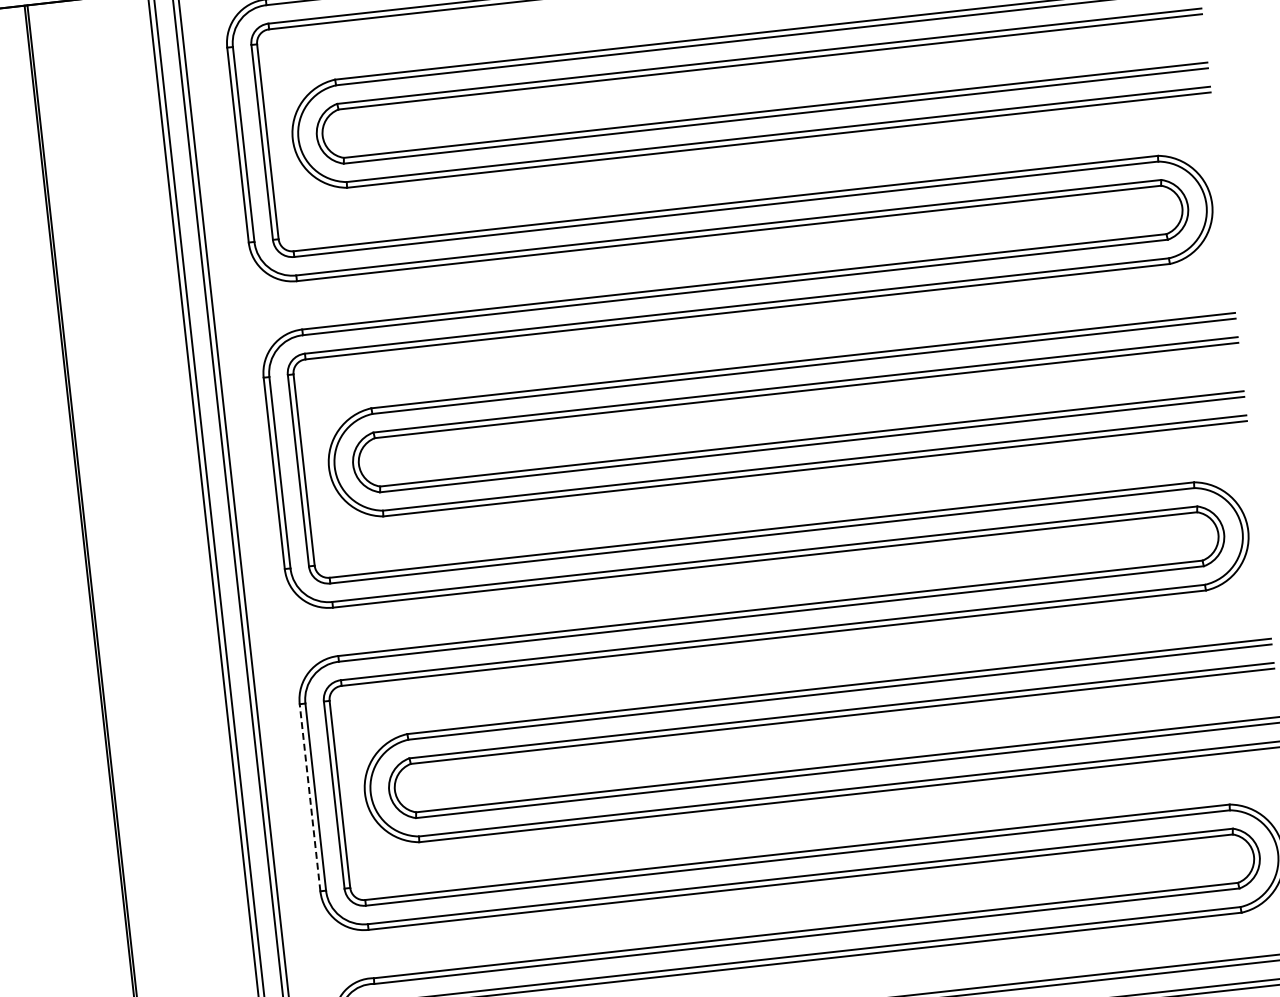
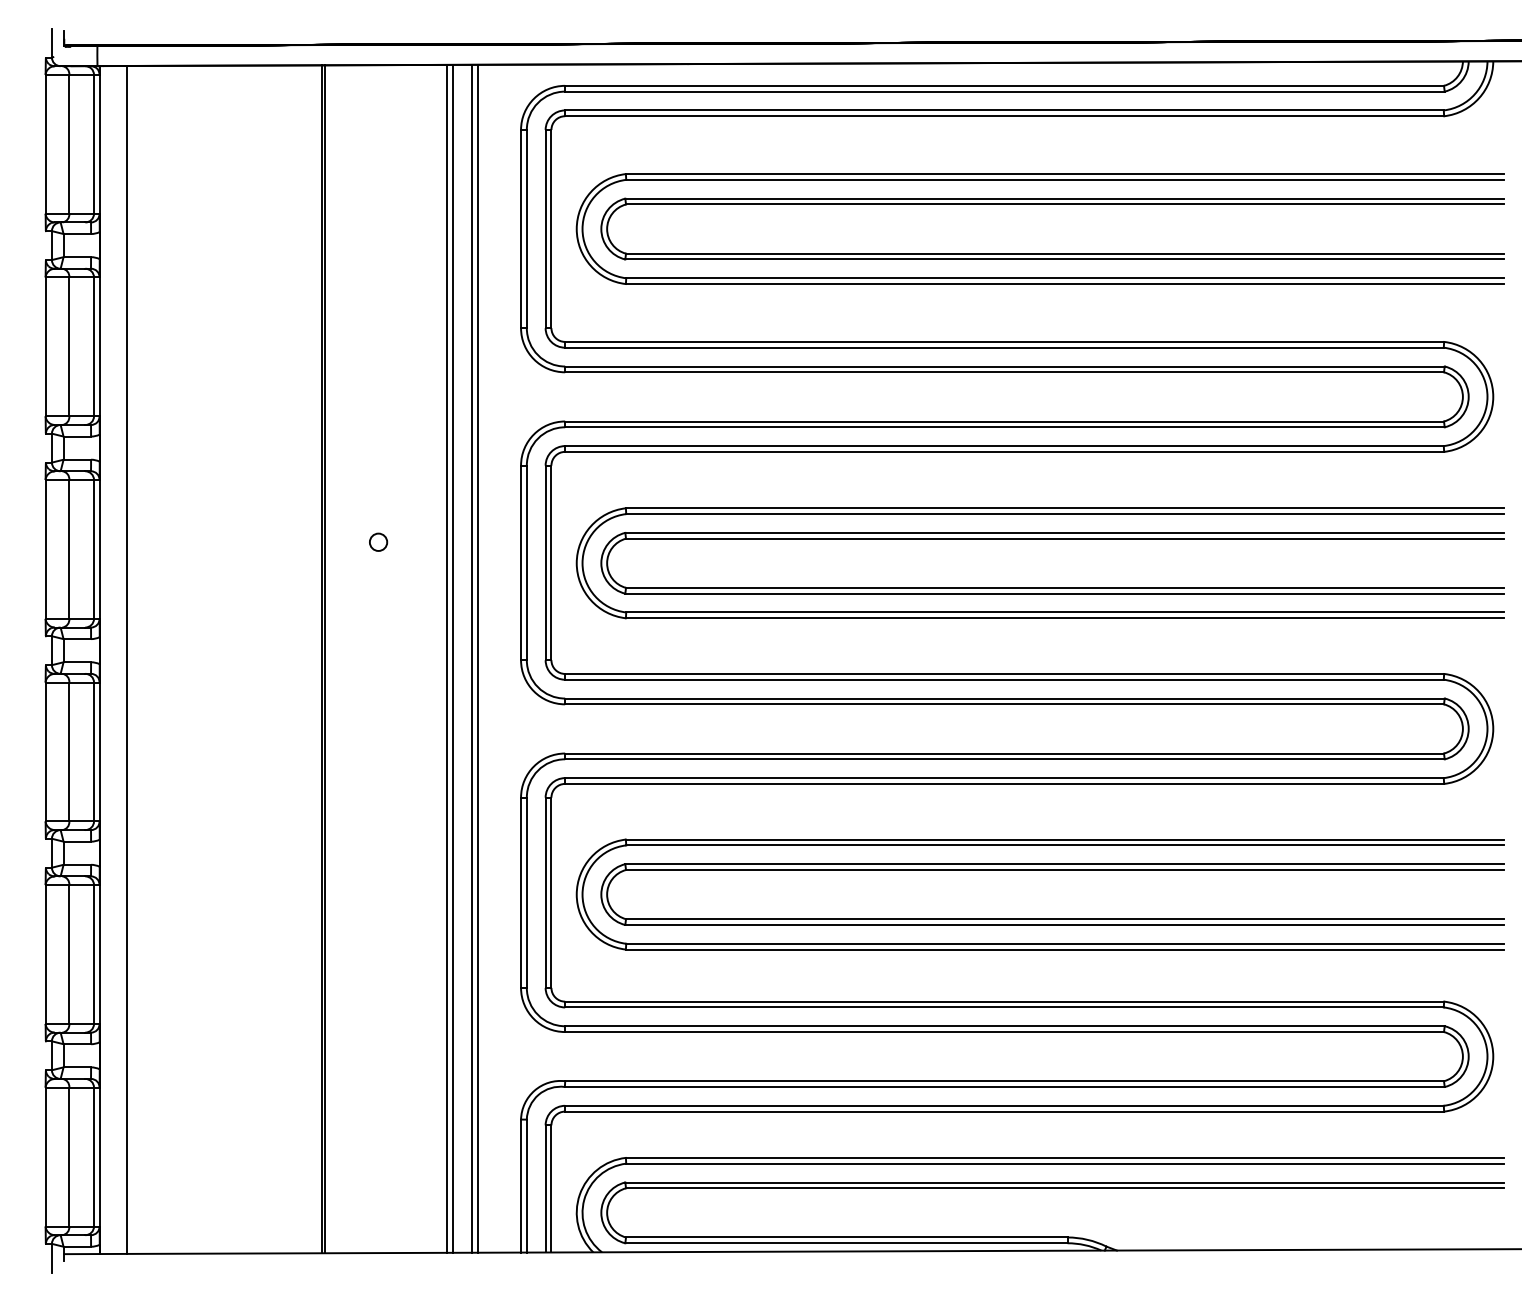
circle: (131, 467) -> (378, 541), added
line: (310, 797) -> (521, 892), dashed -> solid

